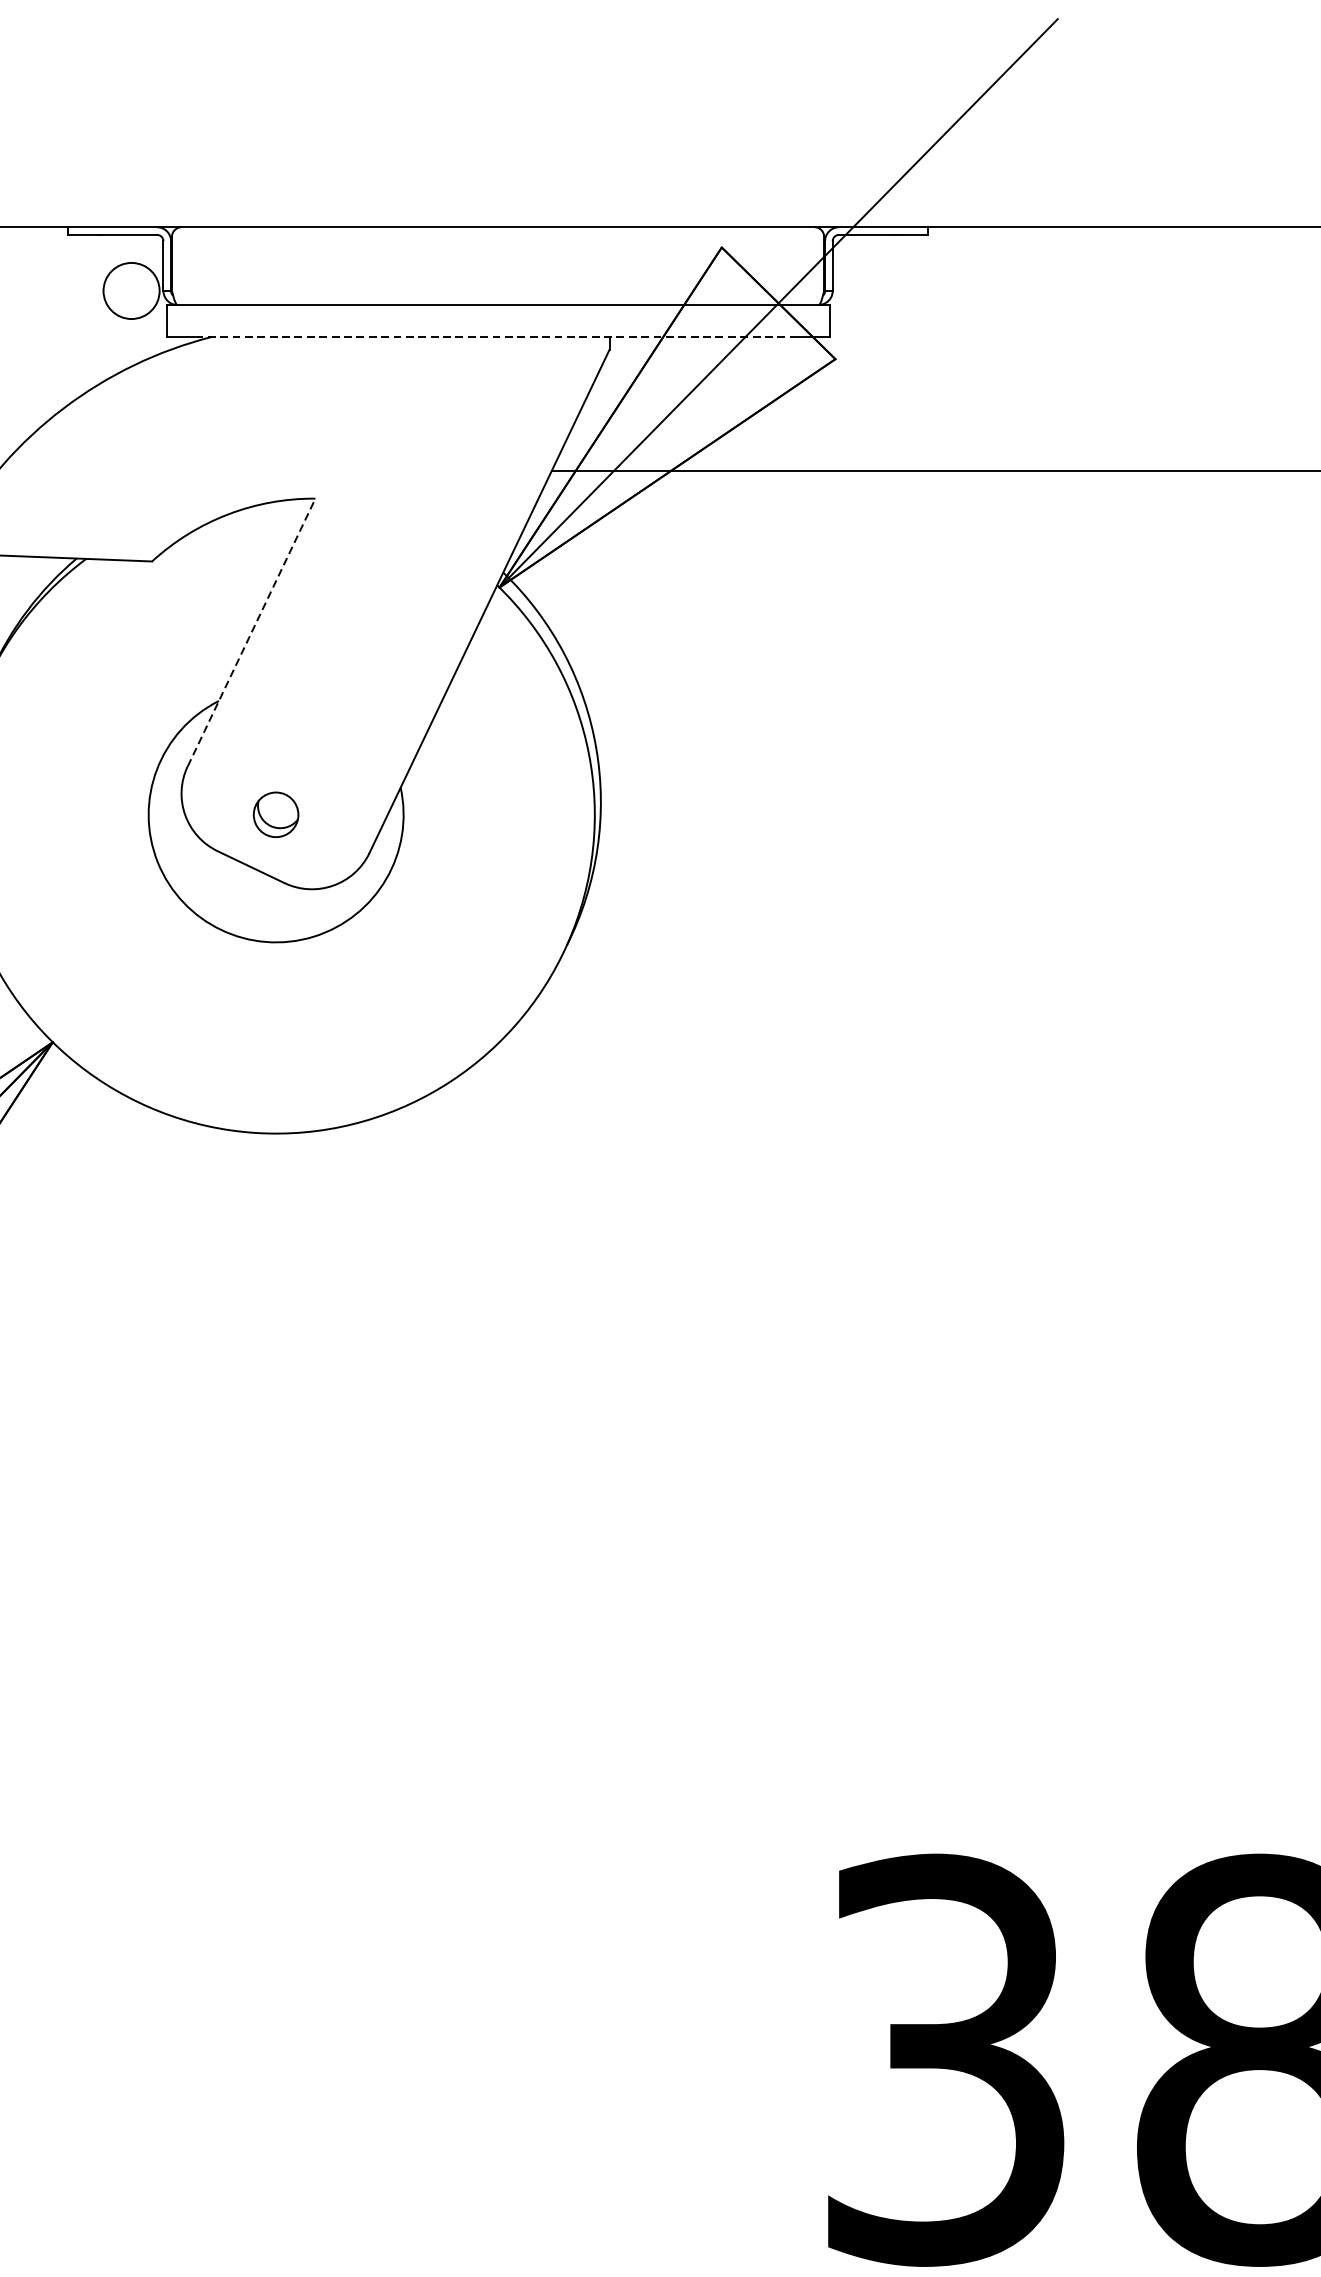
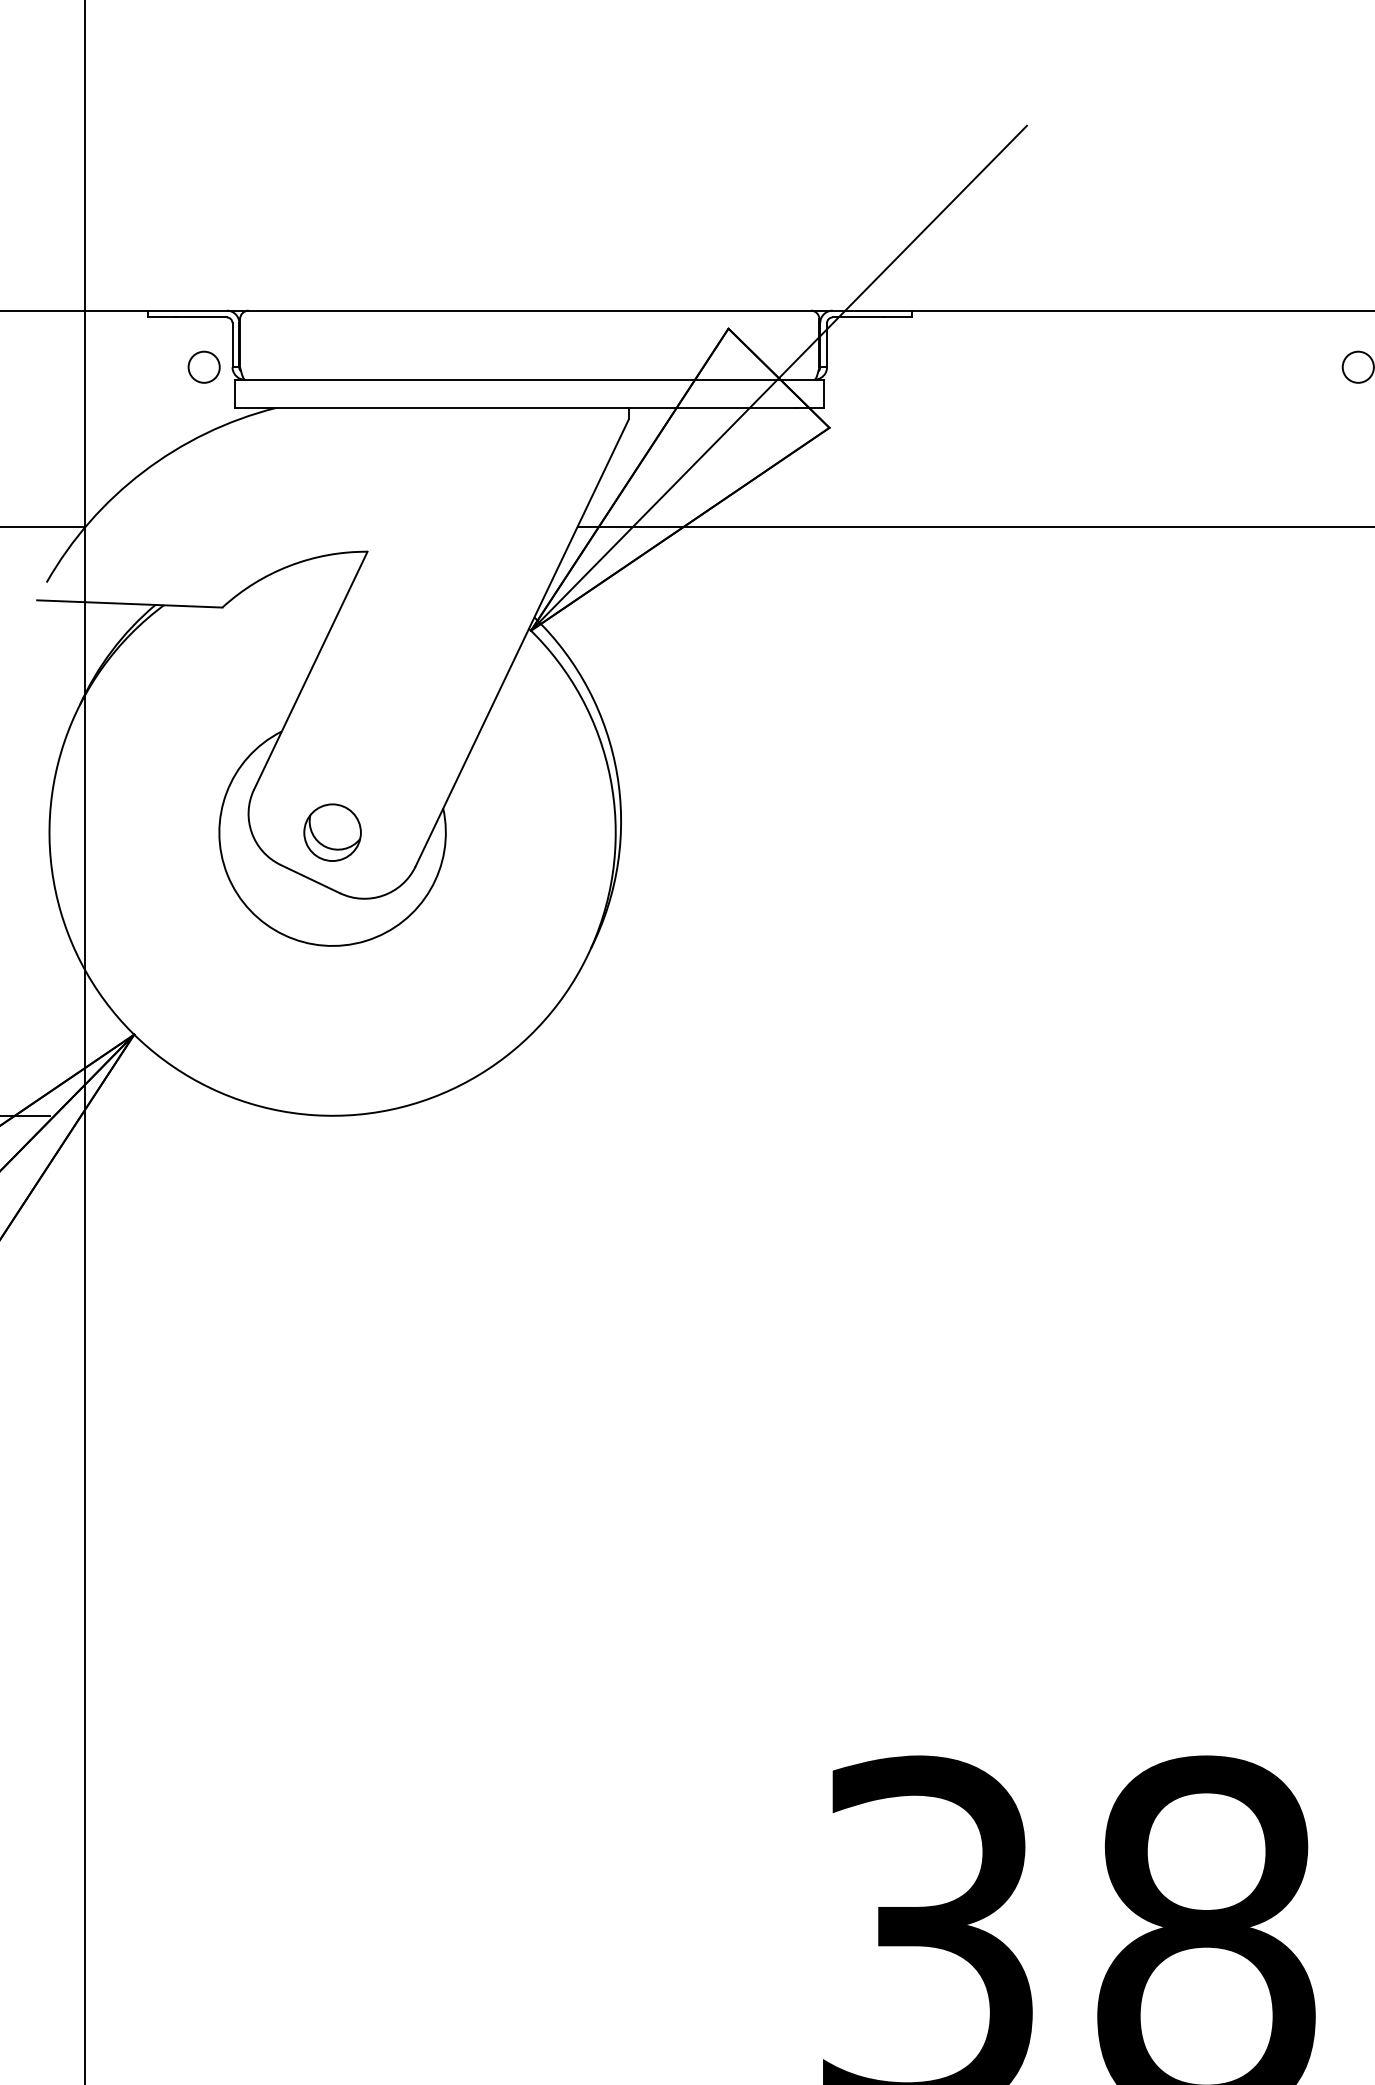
circle: (130, 290) -> (203, 366), size x0.62
line: (497, 337) -> (529, 408), dashed -> solid
line: (251, 632) -> (310, 670), dashed -> solid
part: (276, 814) -> (332, 832), size x1.43

